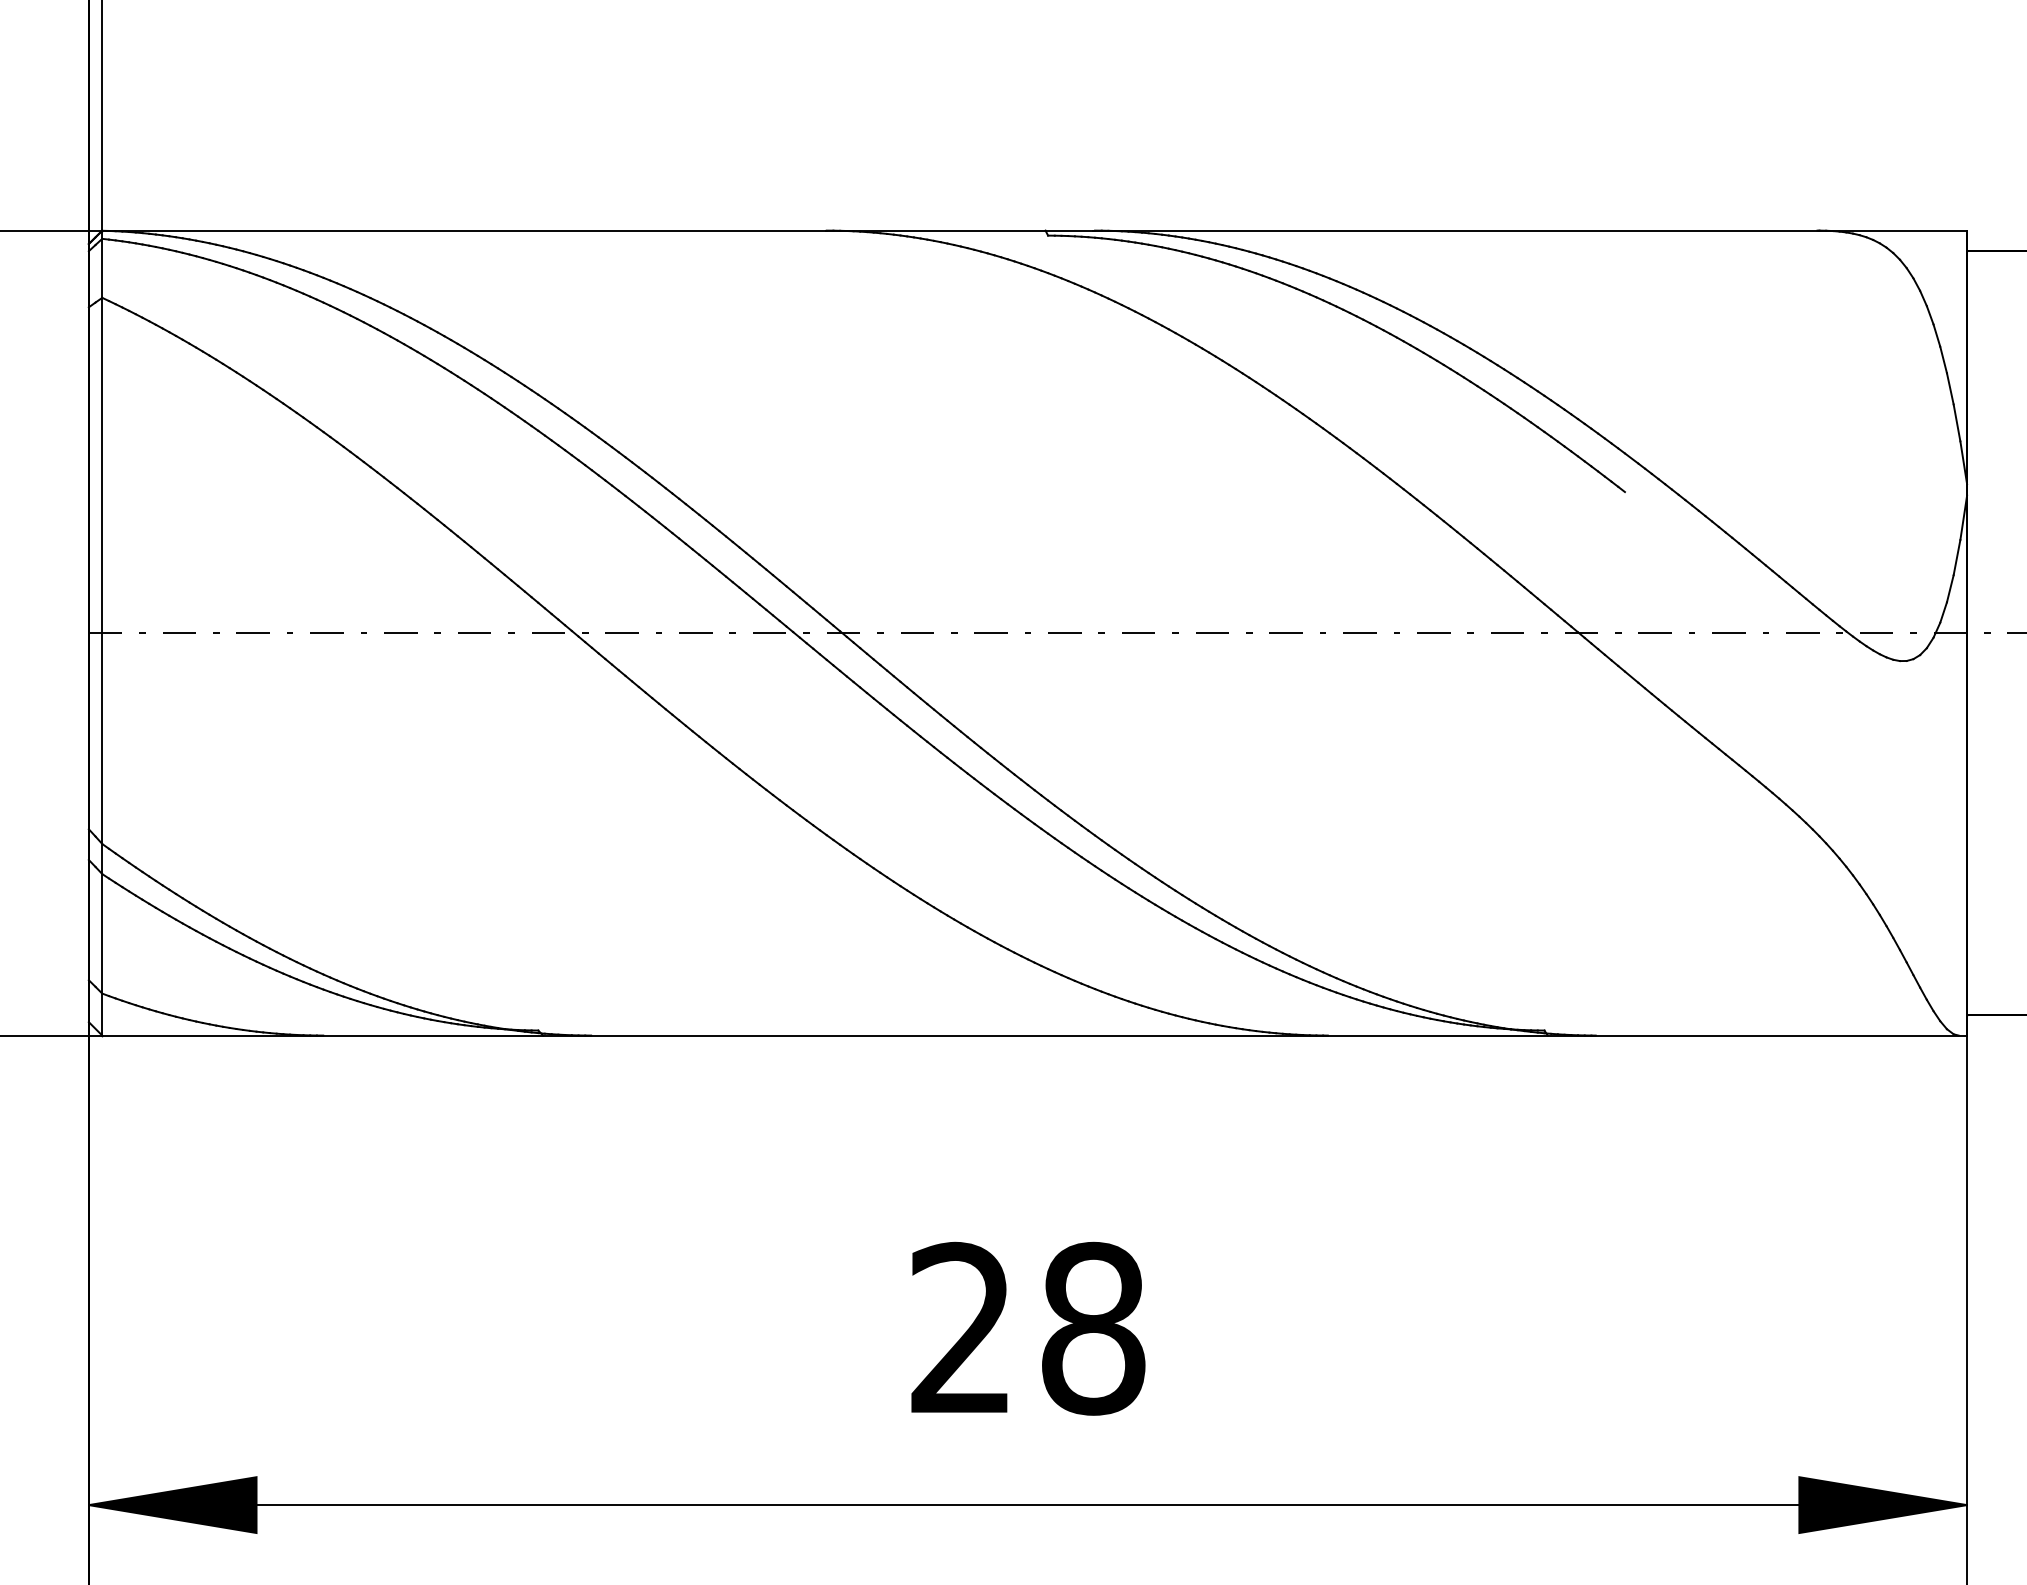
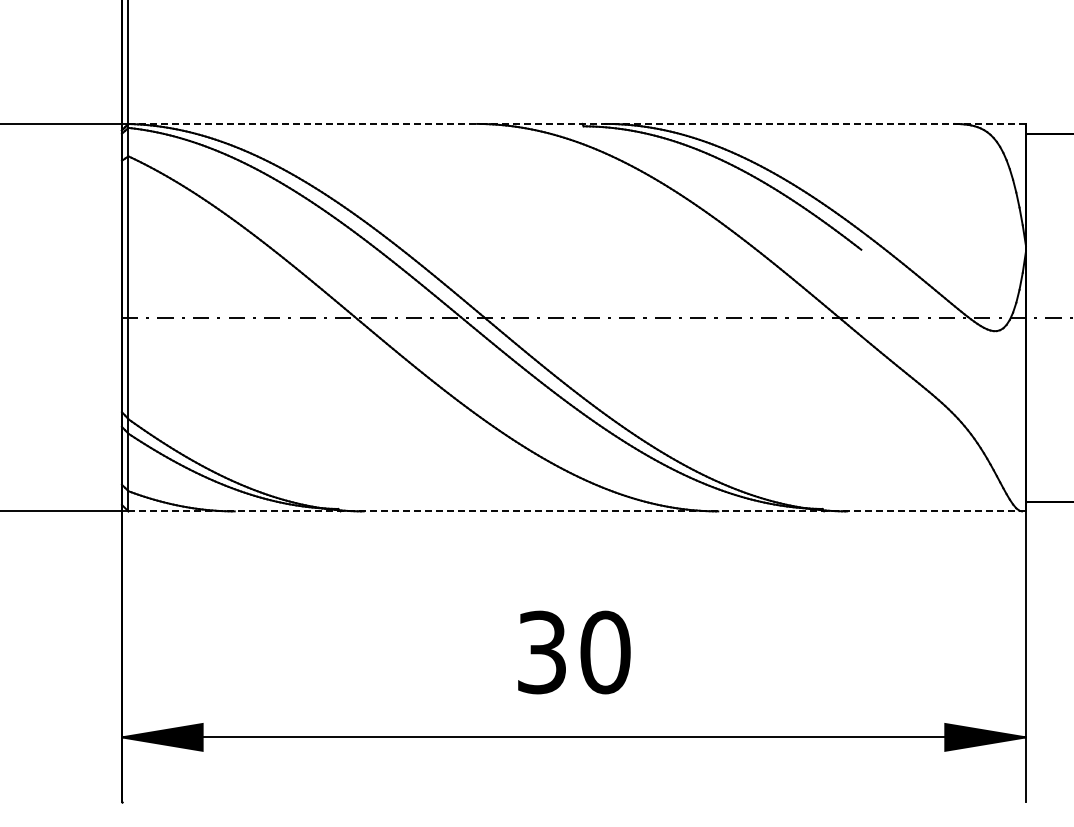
line: (1035, 229) -> (577, 123), solid -> dashed
line: (1035, 1035) -> (577, 511), solid -> dashed
text: (1029, 1328) -> (574, 652), 28 -> 30

